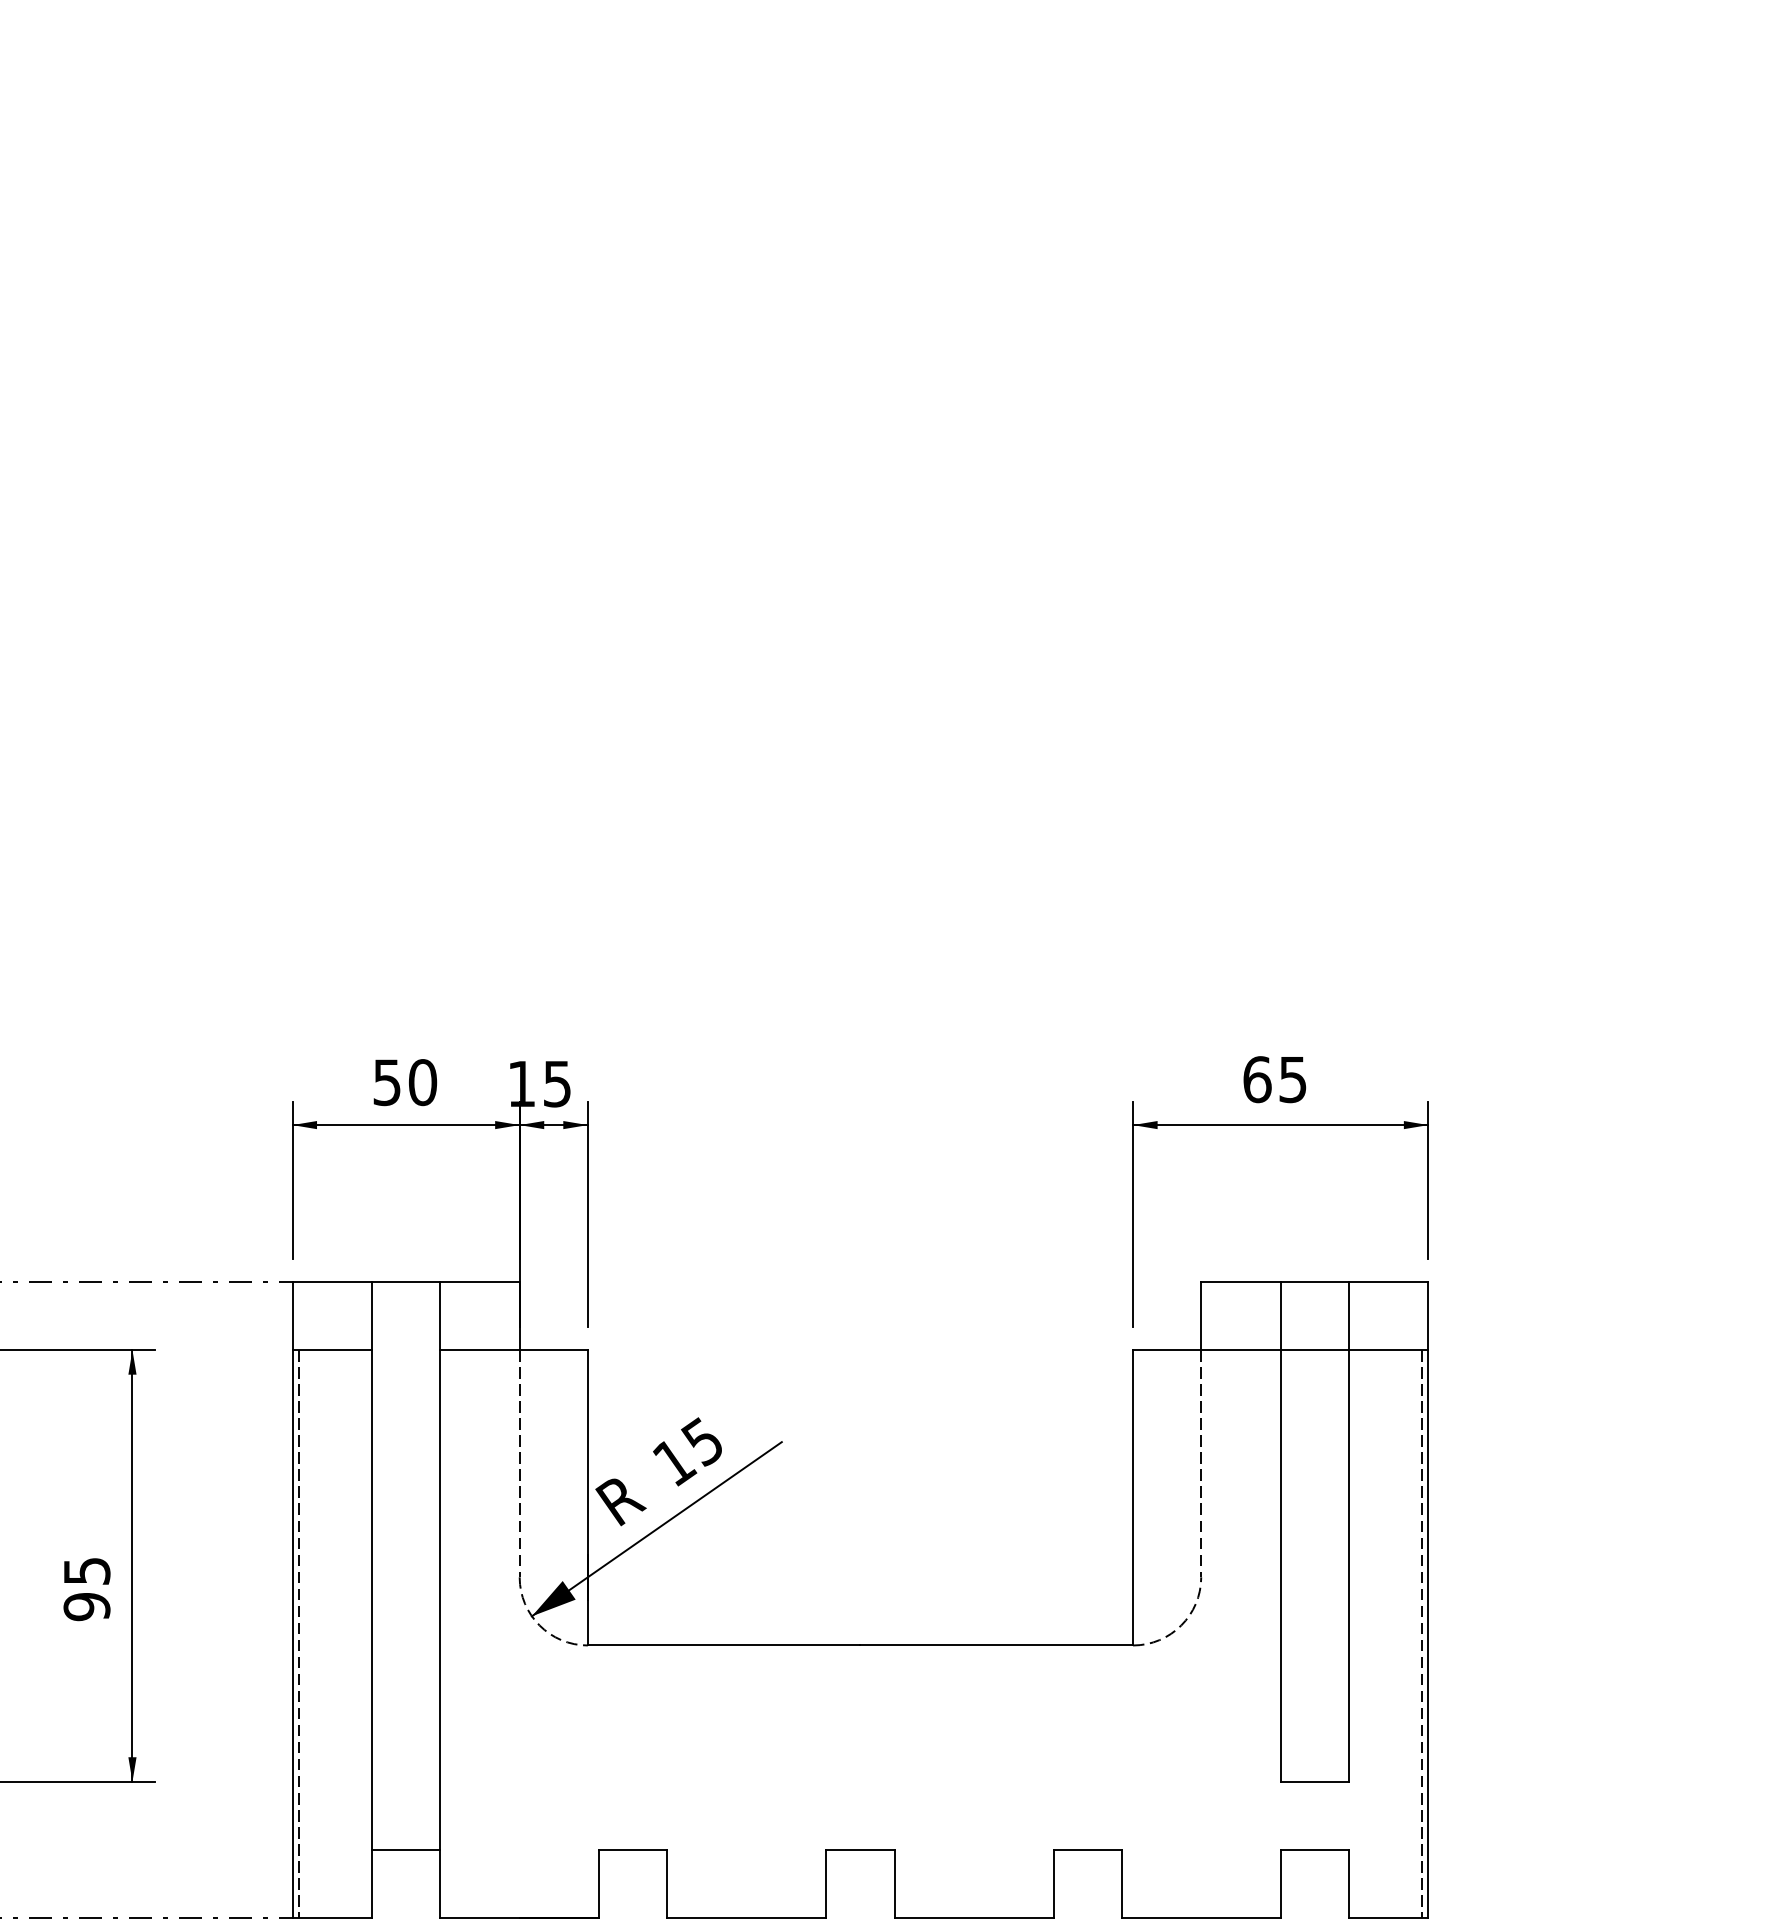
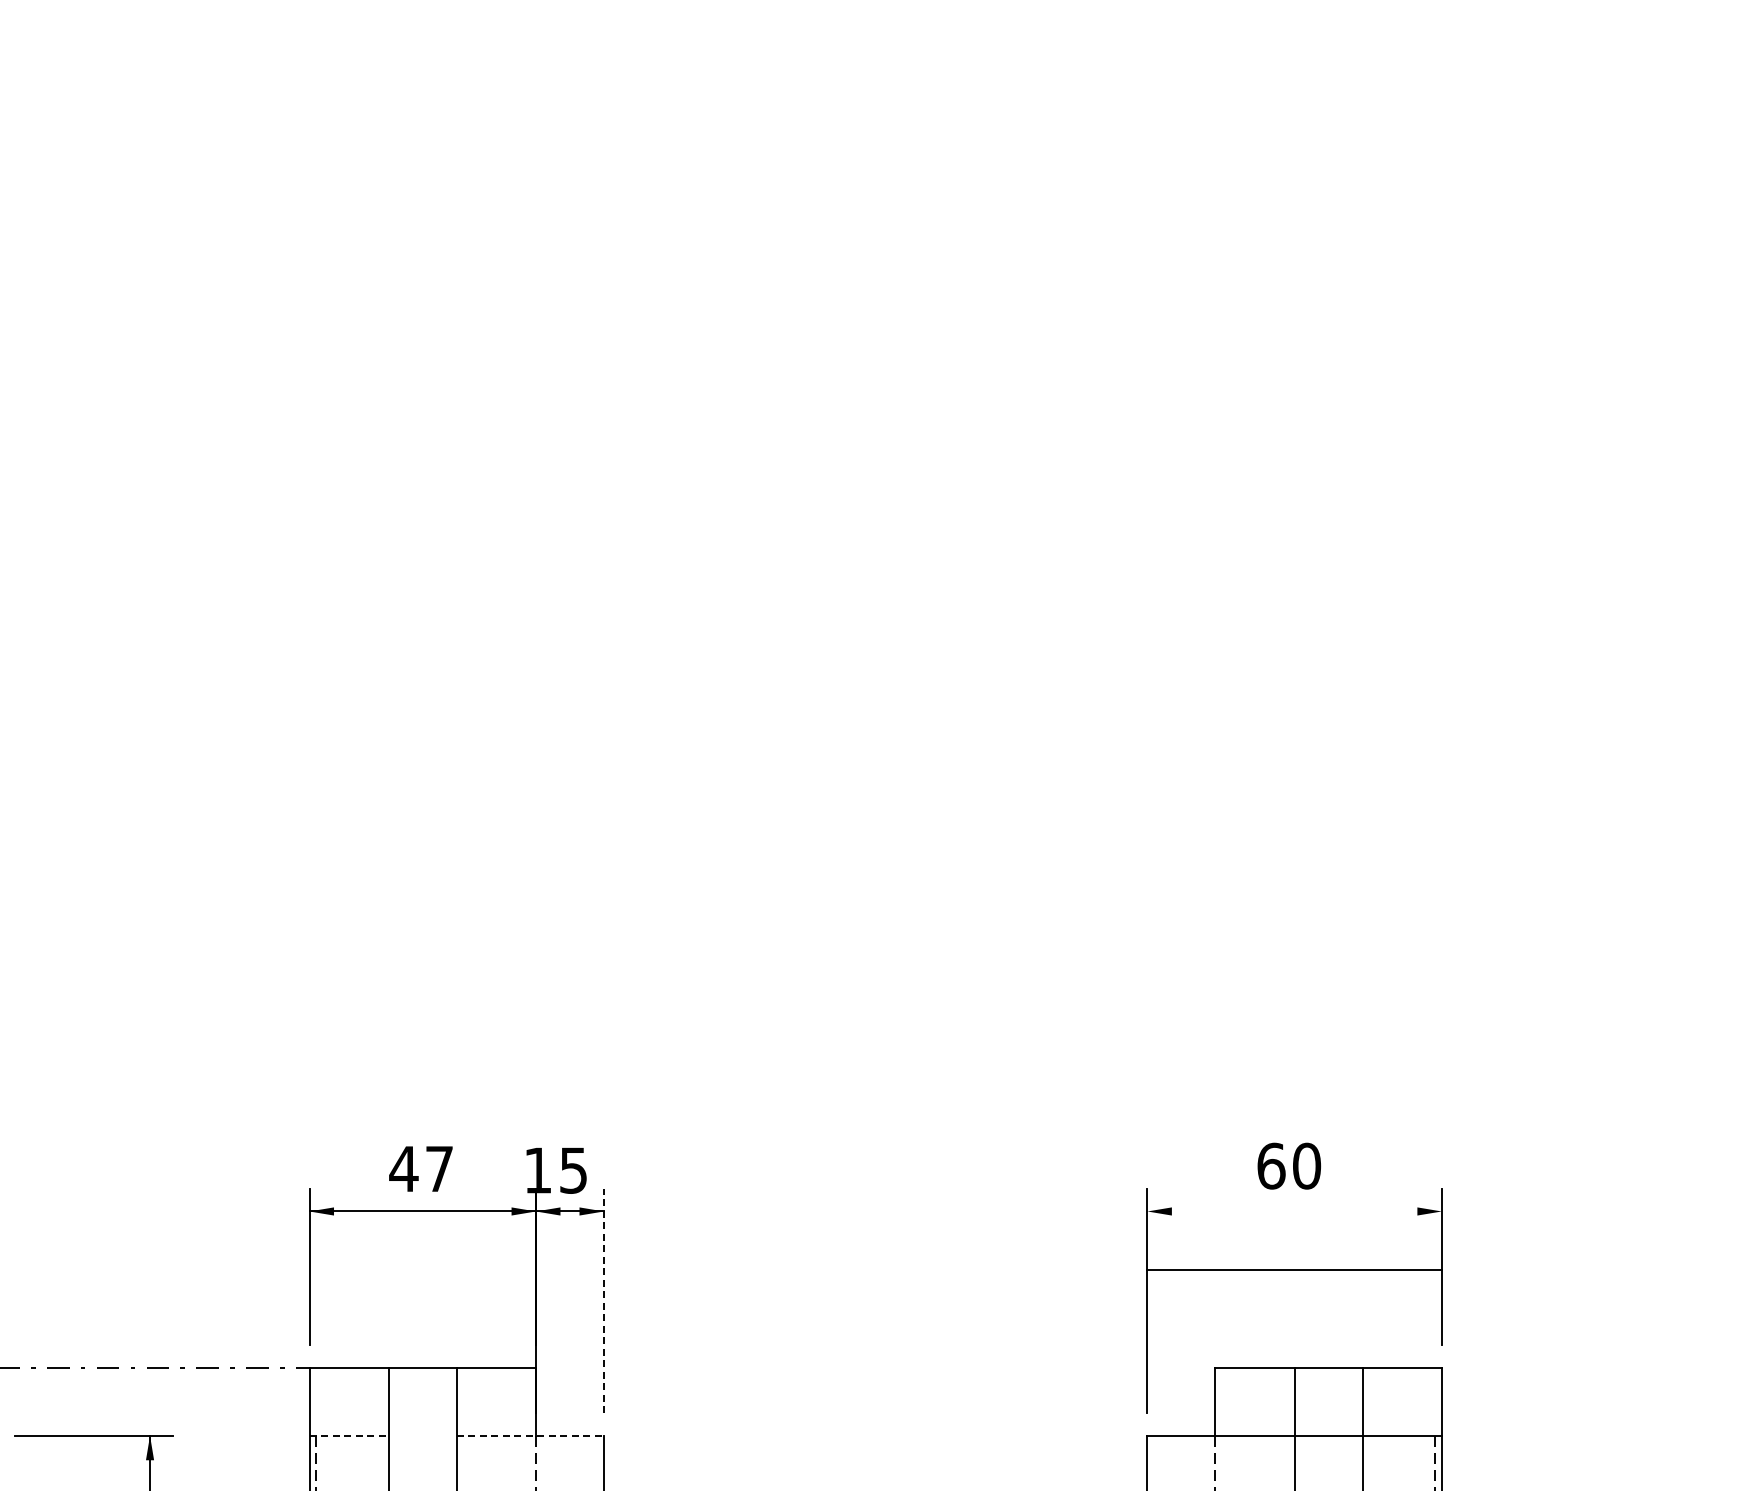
text: (1293, 1079) -> (1307, 1166), 65 -> 60
text: (404, 1082) -> (421, 1169), 50 -> 47
line: (1280, 1125) -> (1294, 1270), moved
line: (587, 1214) -> (603, 1300), solid -> dashed
line: (332, 1350) -> (349, 1436), solid -> dashed
line: (514, 1350) -> (530, 1436), solid -> dashed

